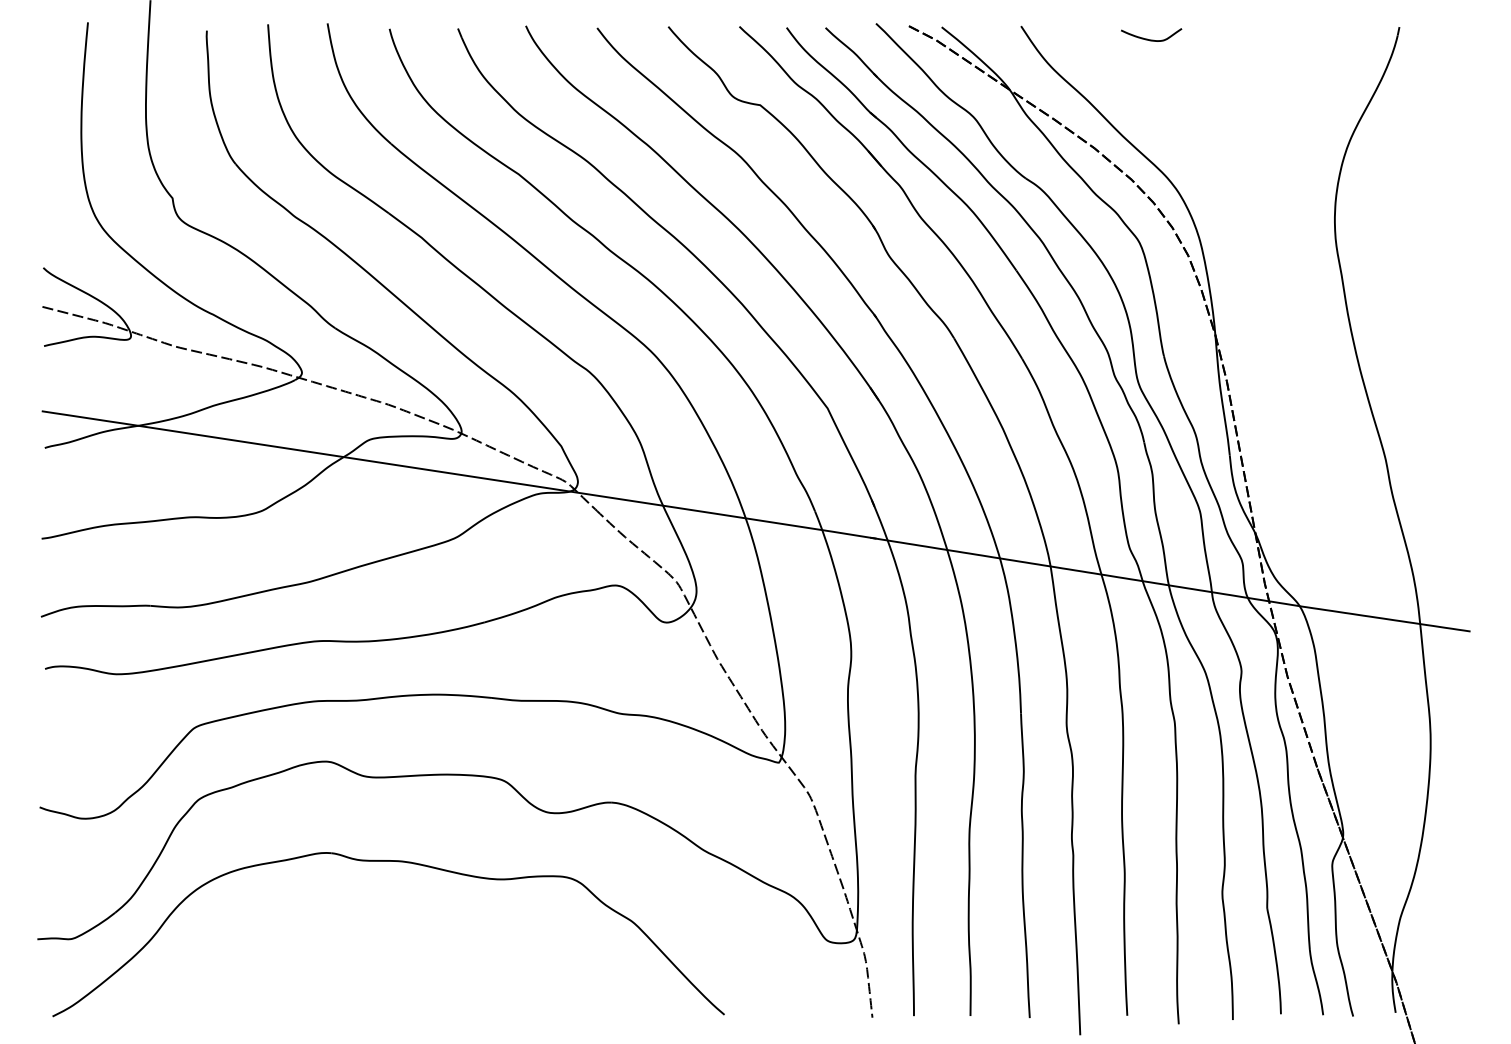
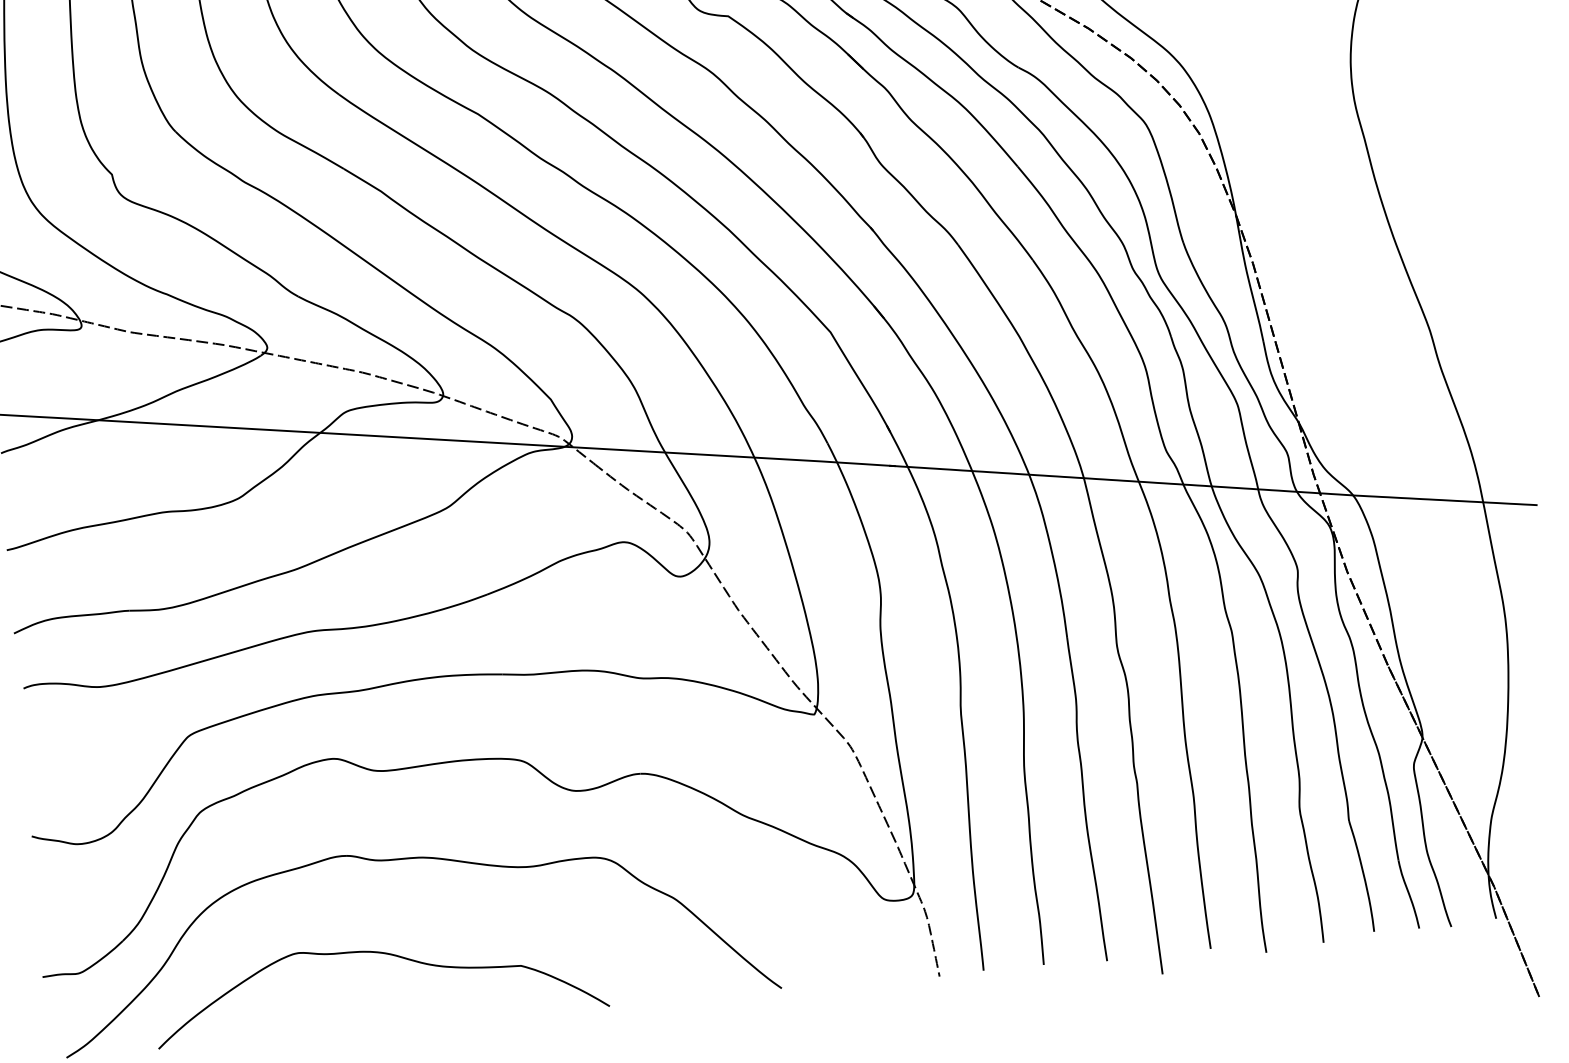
curve: (358, 948) -> (385, 954), added

